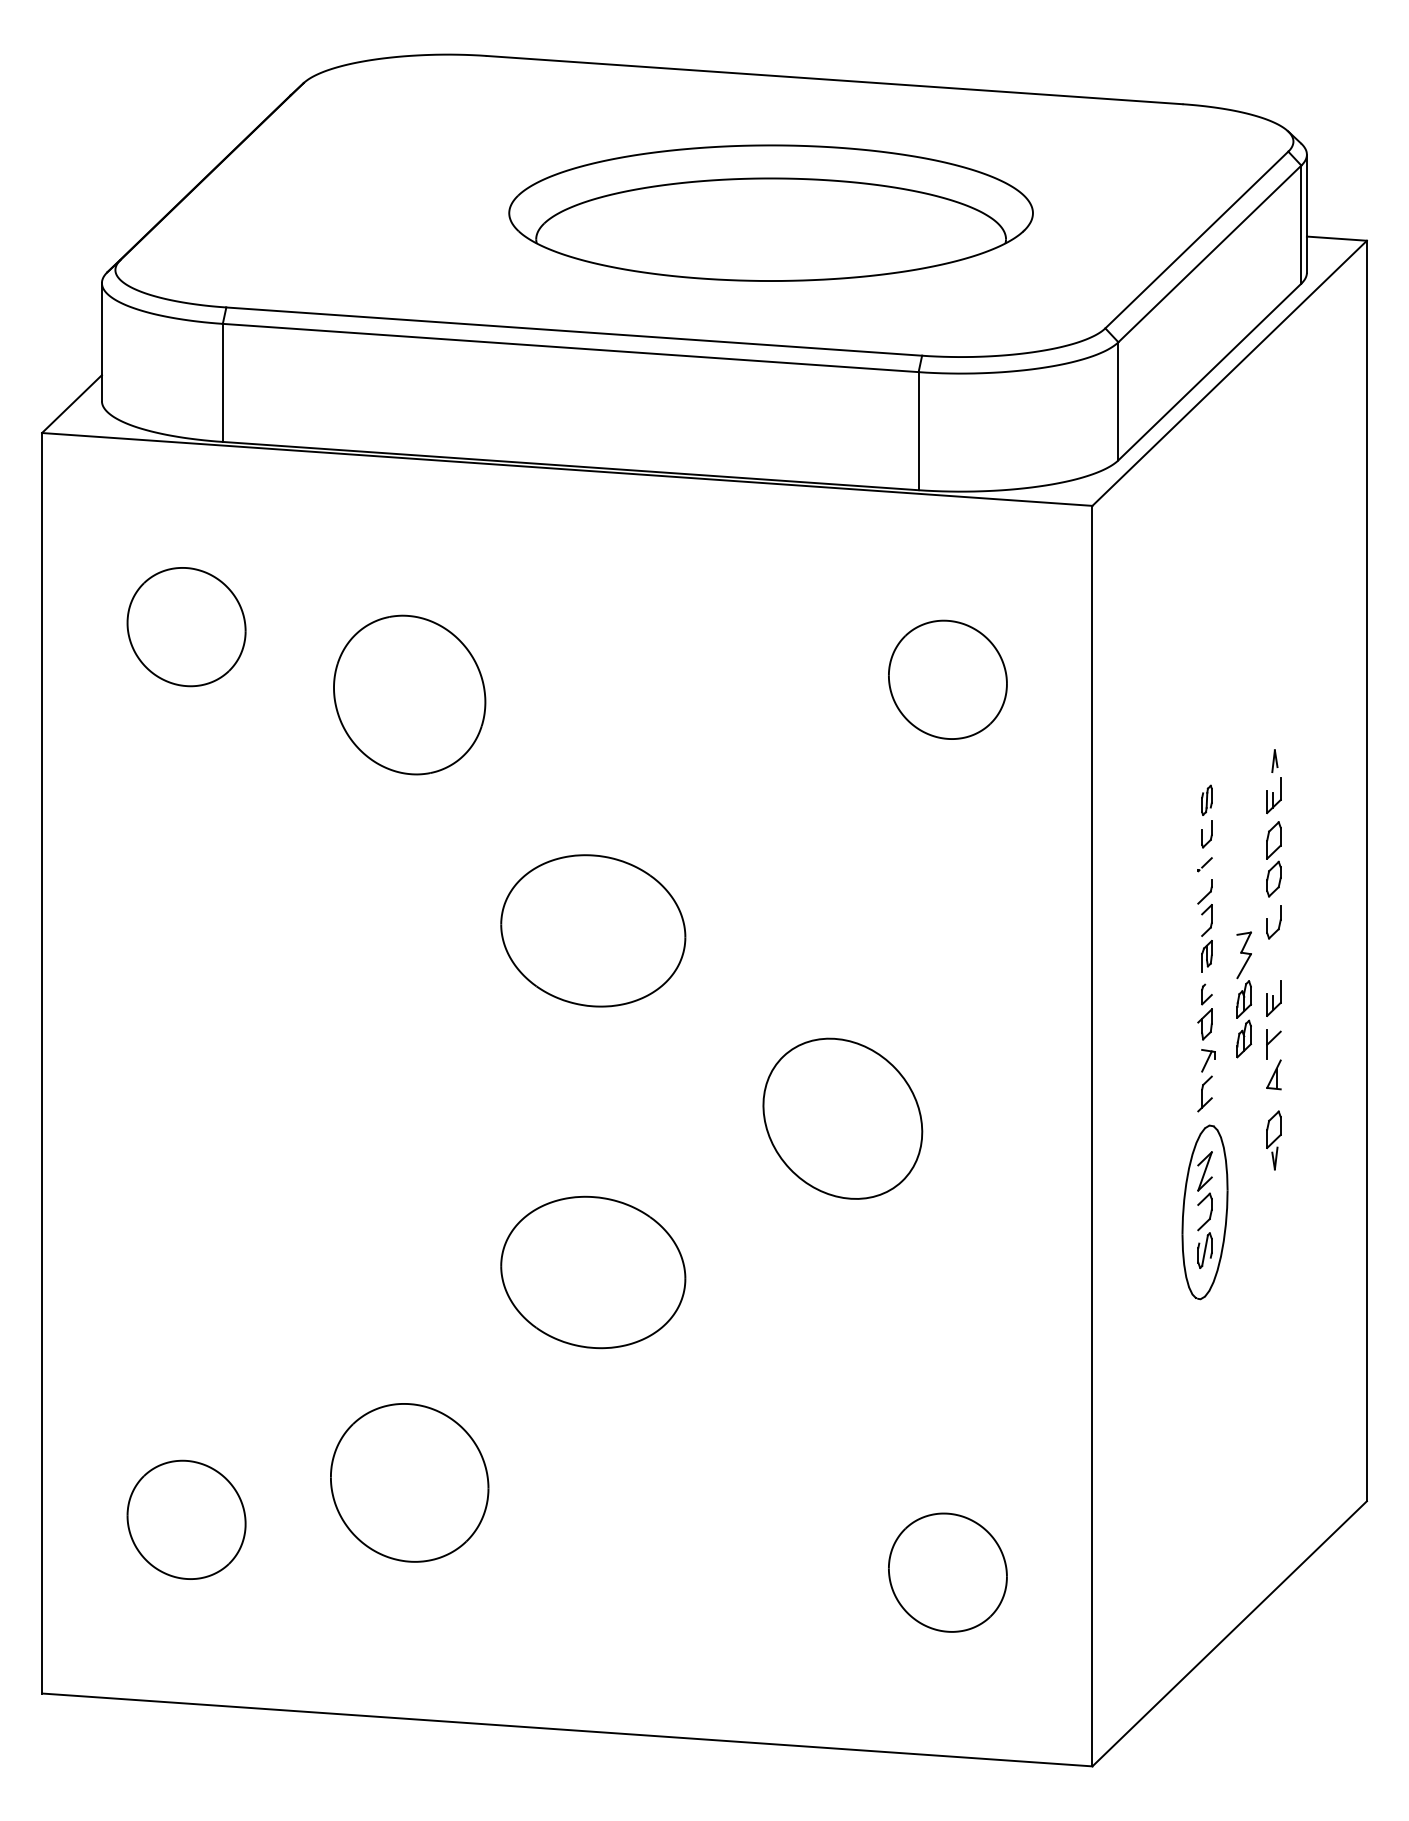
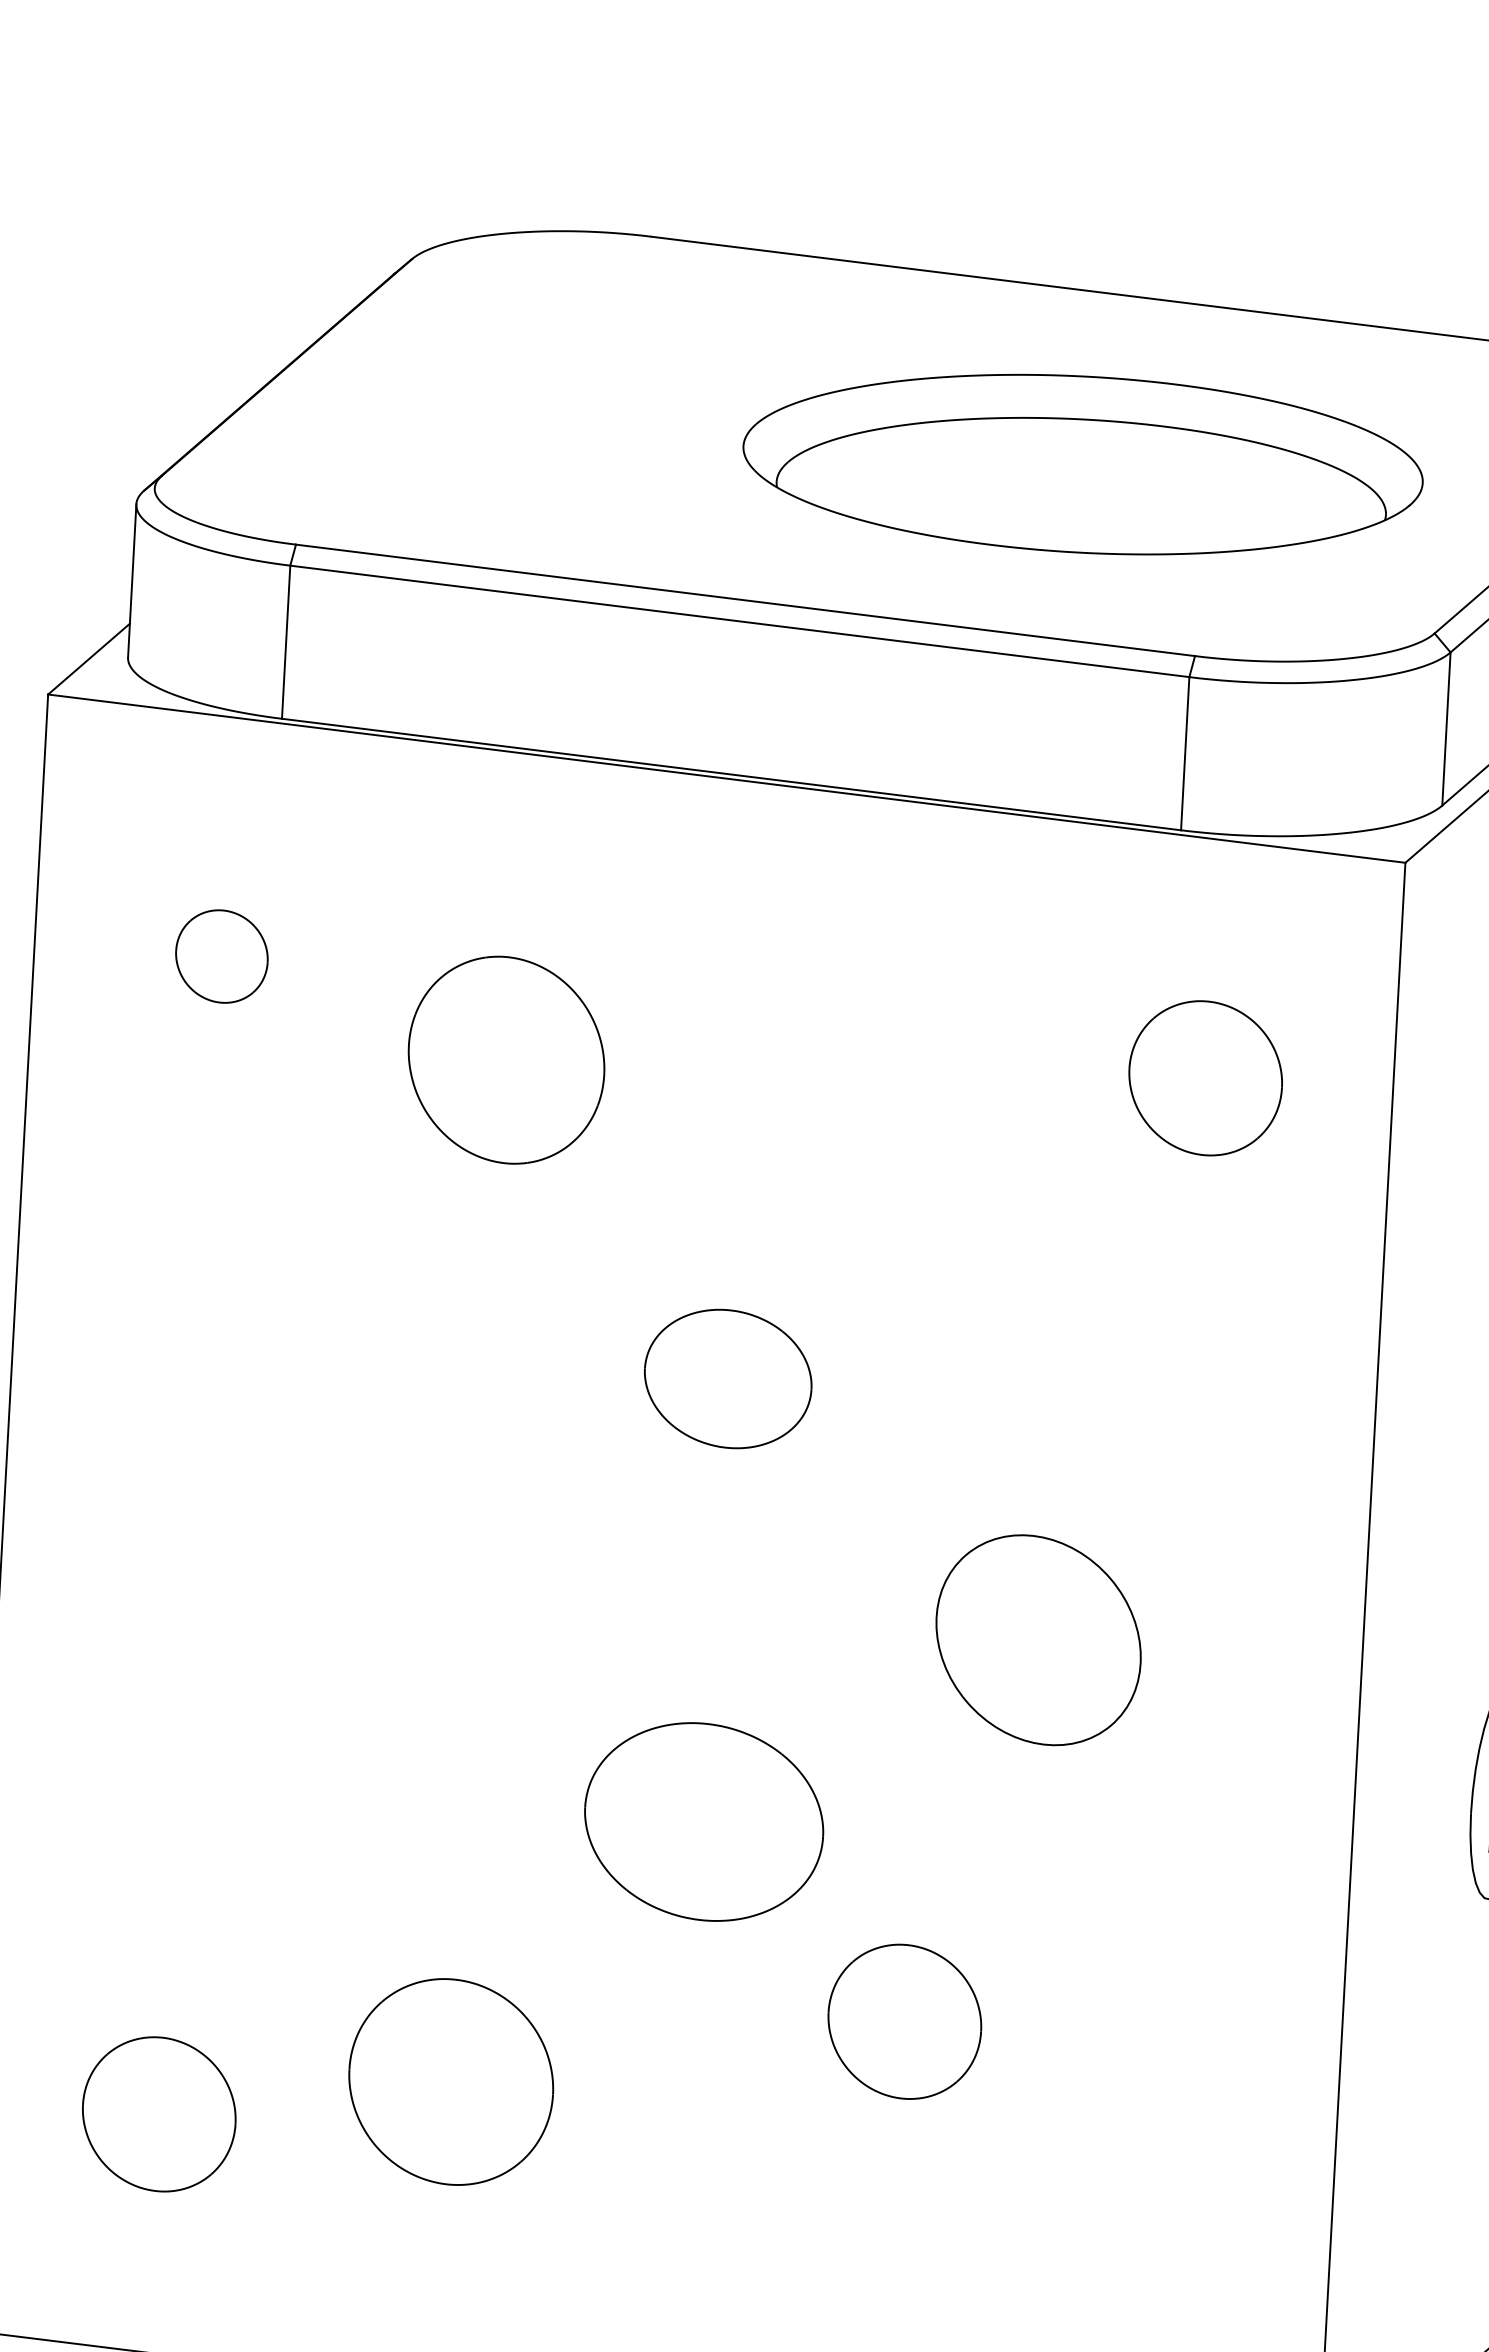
part: (770, 212) -> (1082, 463), moved
part: (186, 627) -> (221, 956), size x0.6
part: (593, 930) -> (728, 1378), size x0.7
part: (947, 1572) -> (904, 2021), moved

